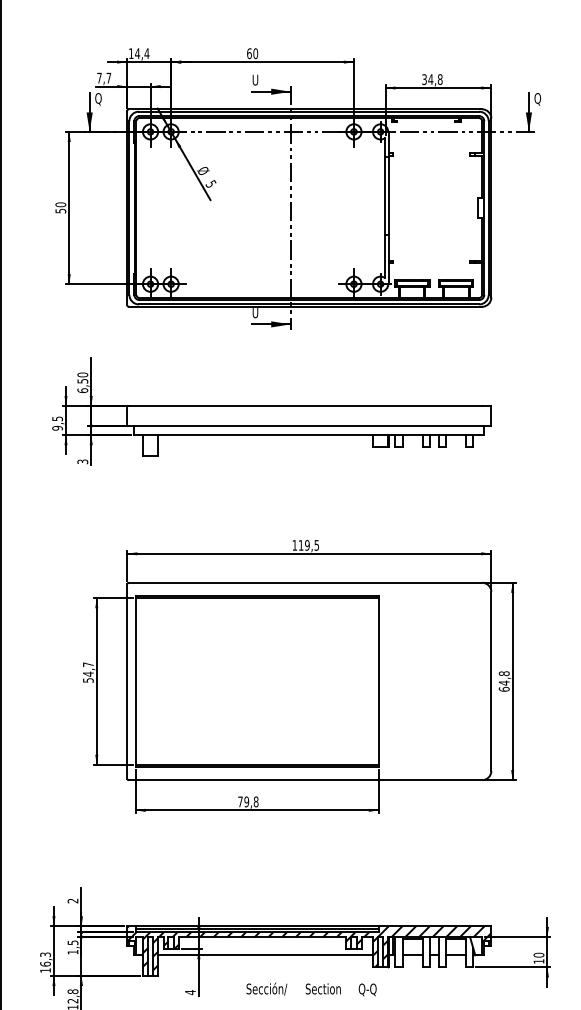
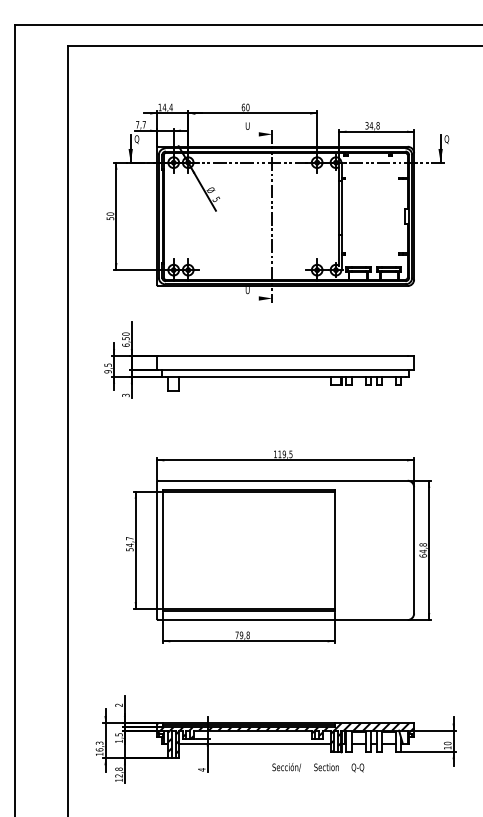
line: (270, 91) -> (258, 134), removed
line: (270, 324) -> (258, 298), removed
text: (311, 989) -> (318, 767), moved

